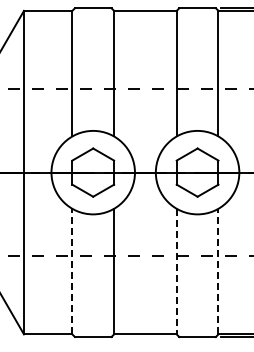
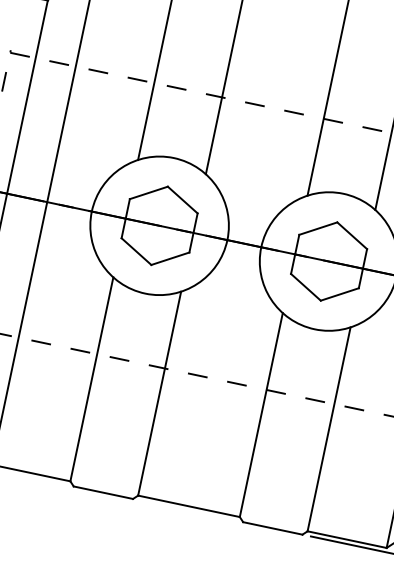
line: (72, 271) -> (92, 379), dashed -> solid
line: (176, 271) -> (260, 414), dashed -> solid
line: (218, 271) -> (329, 429), dashed -> solid

